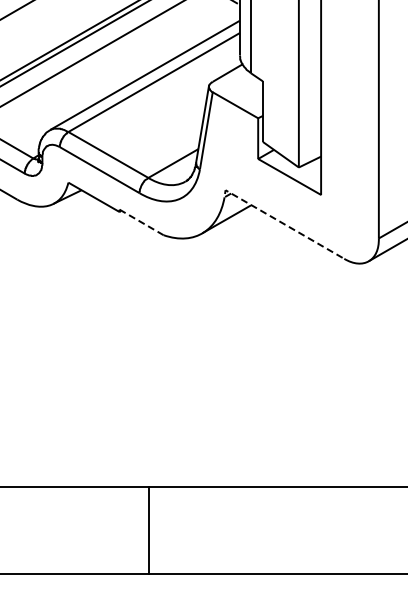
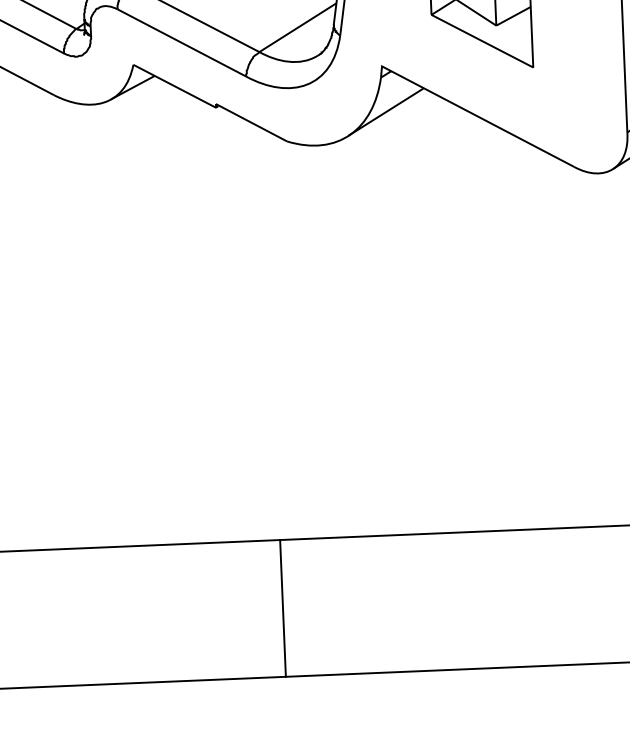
line: (277, 220) -> (466, 110), dashed -> solid
line: (141, 222) -> (251, 122), dashed -> solid

